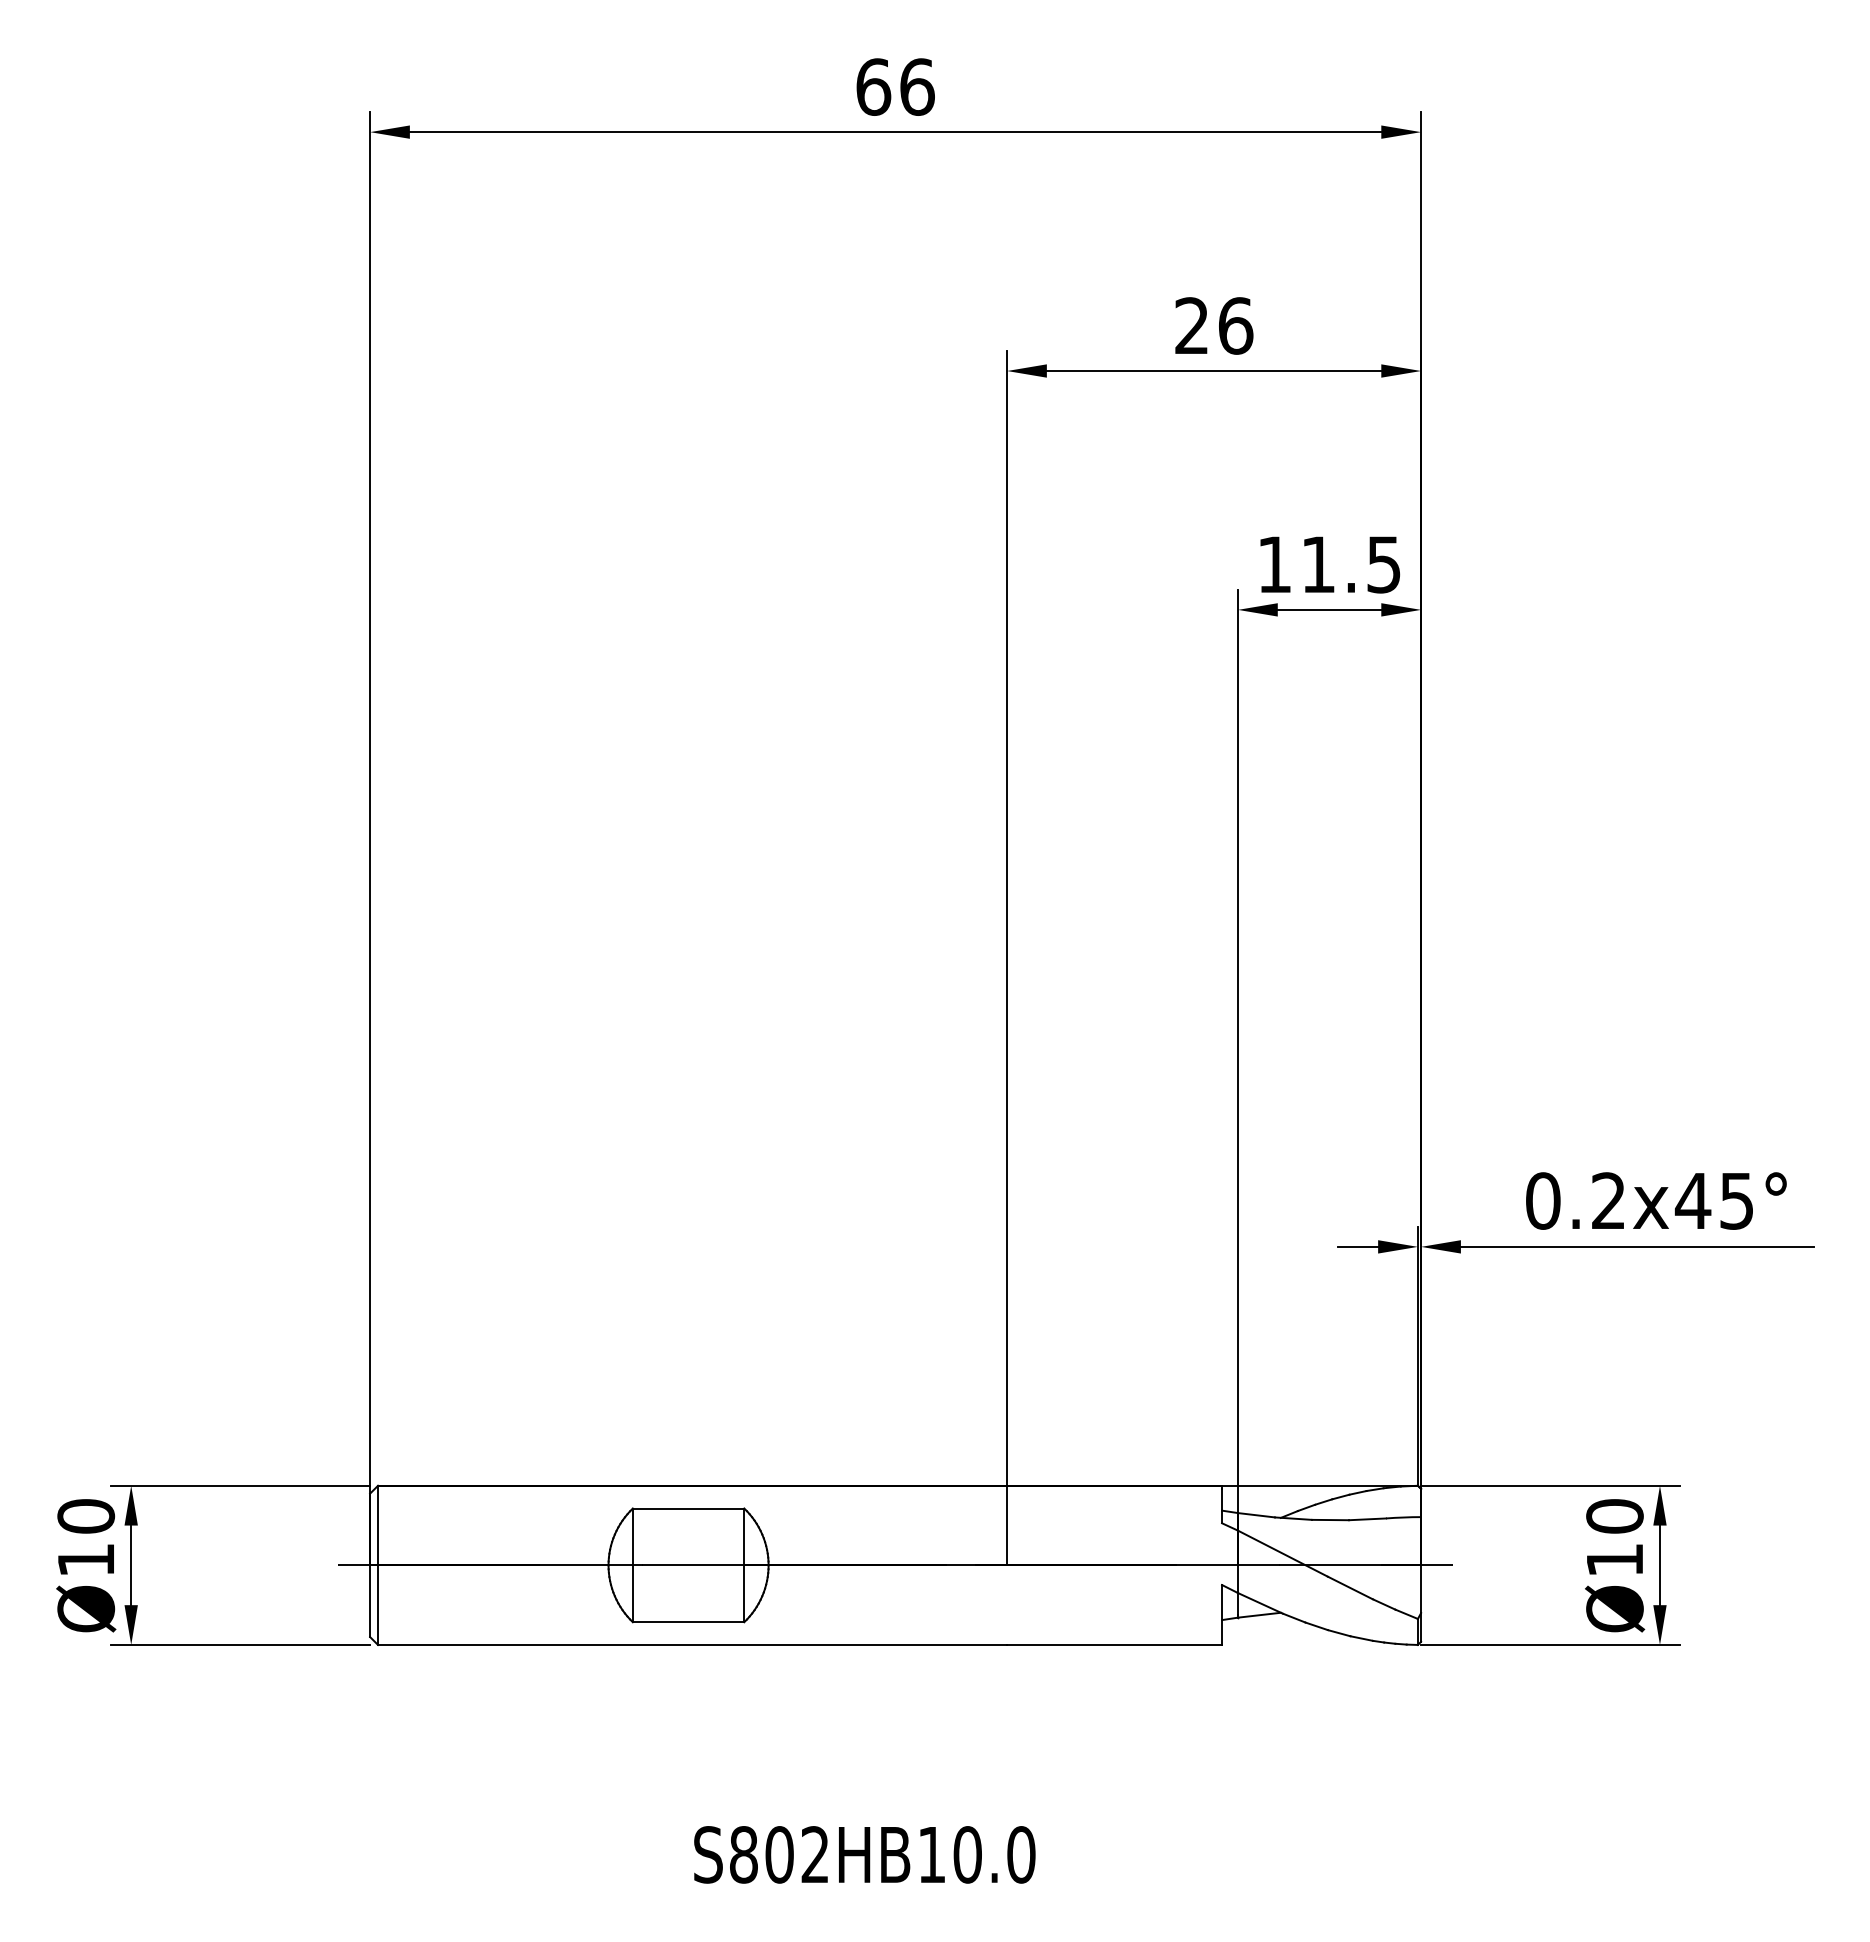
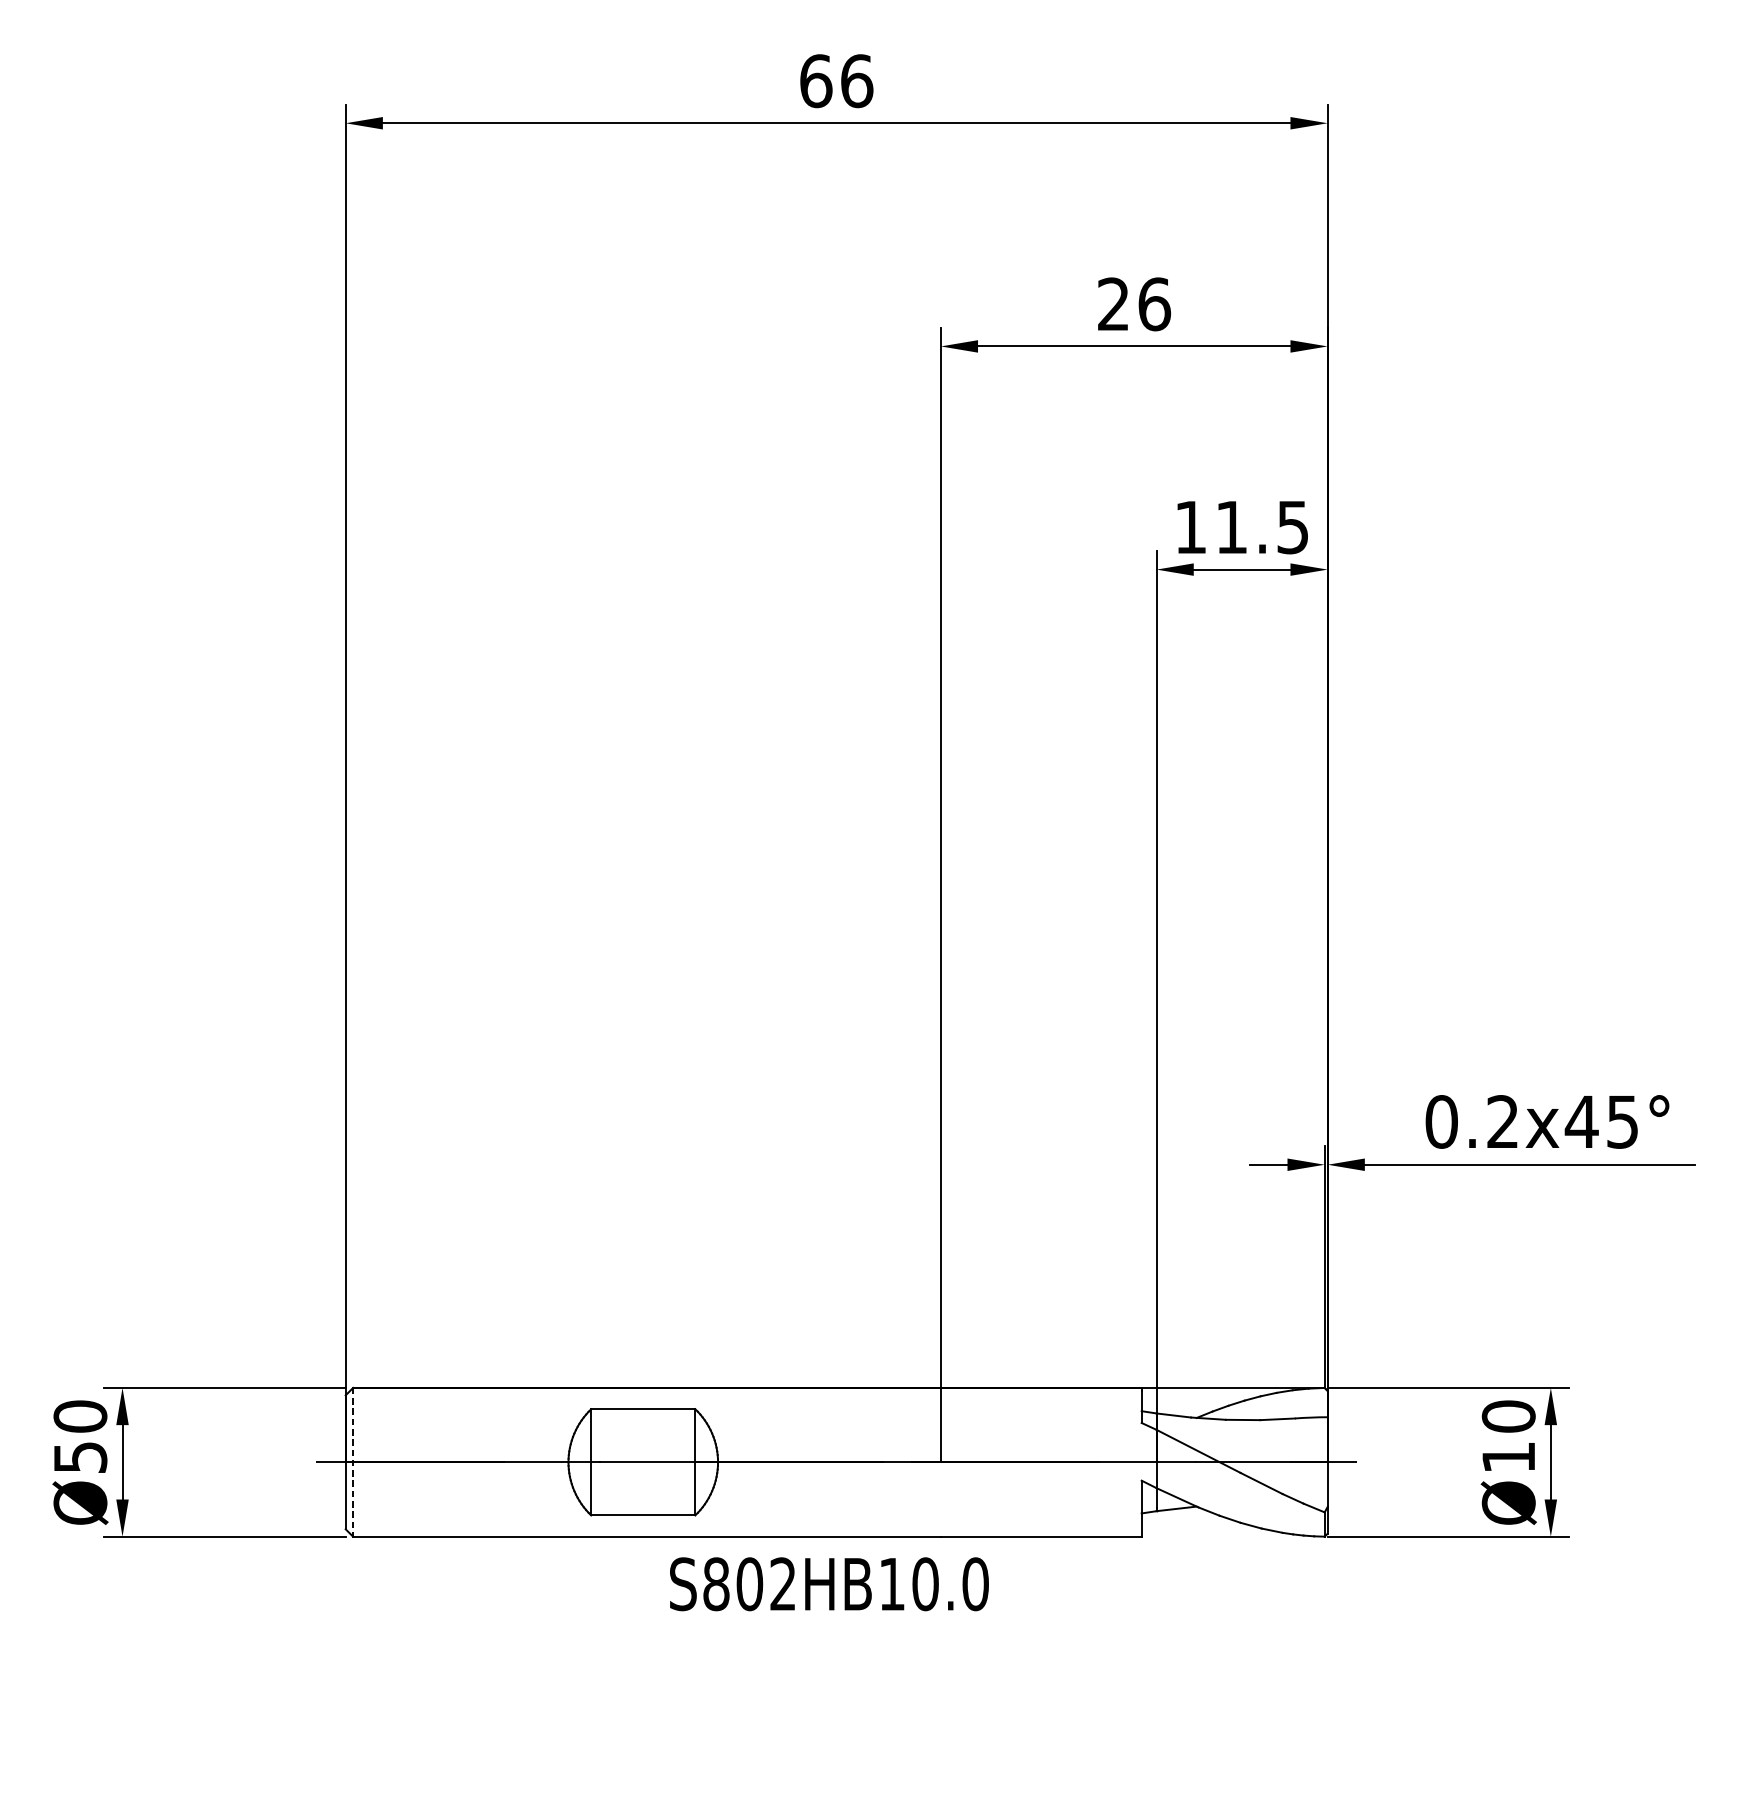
text: (86, 1560) -> (80, 1457), Ø10 -> Ø50
line: (378, 1565) -> (353, 1462), solid -> dashed
text: (864, 1854) -> (829, 1583), moved

